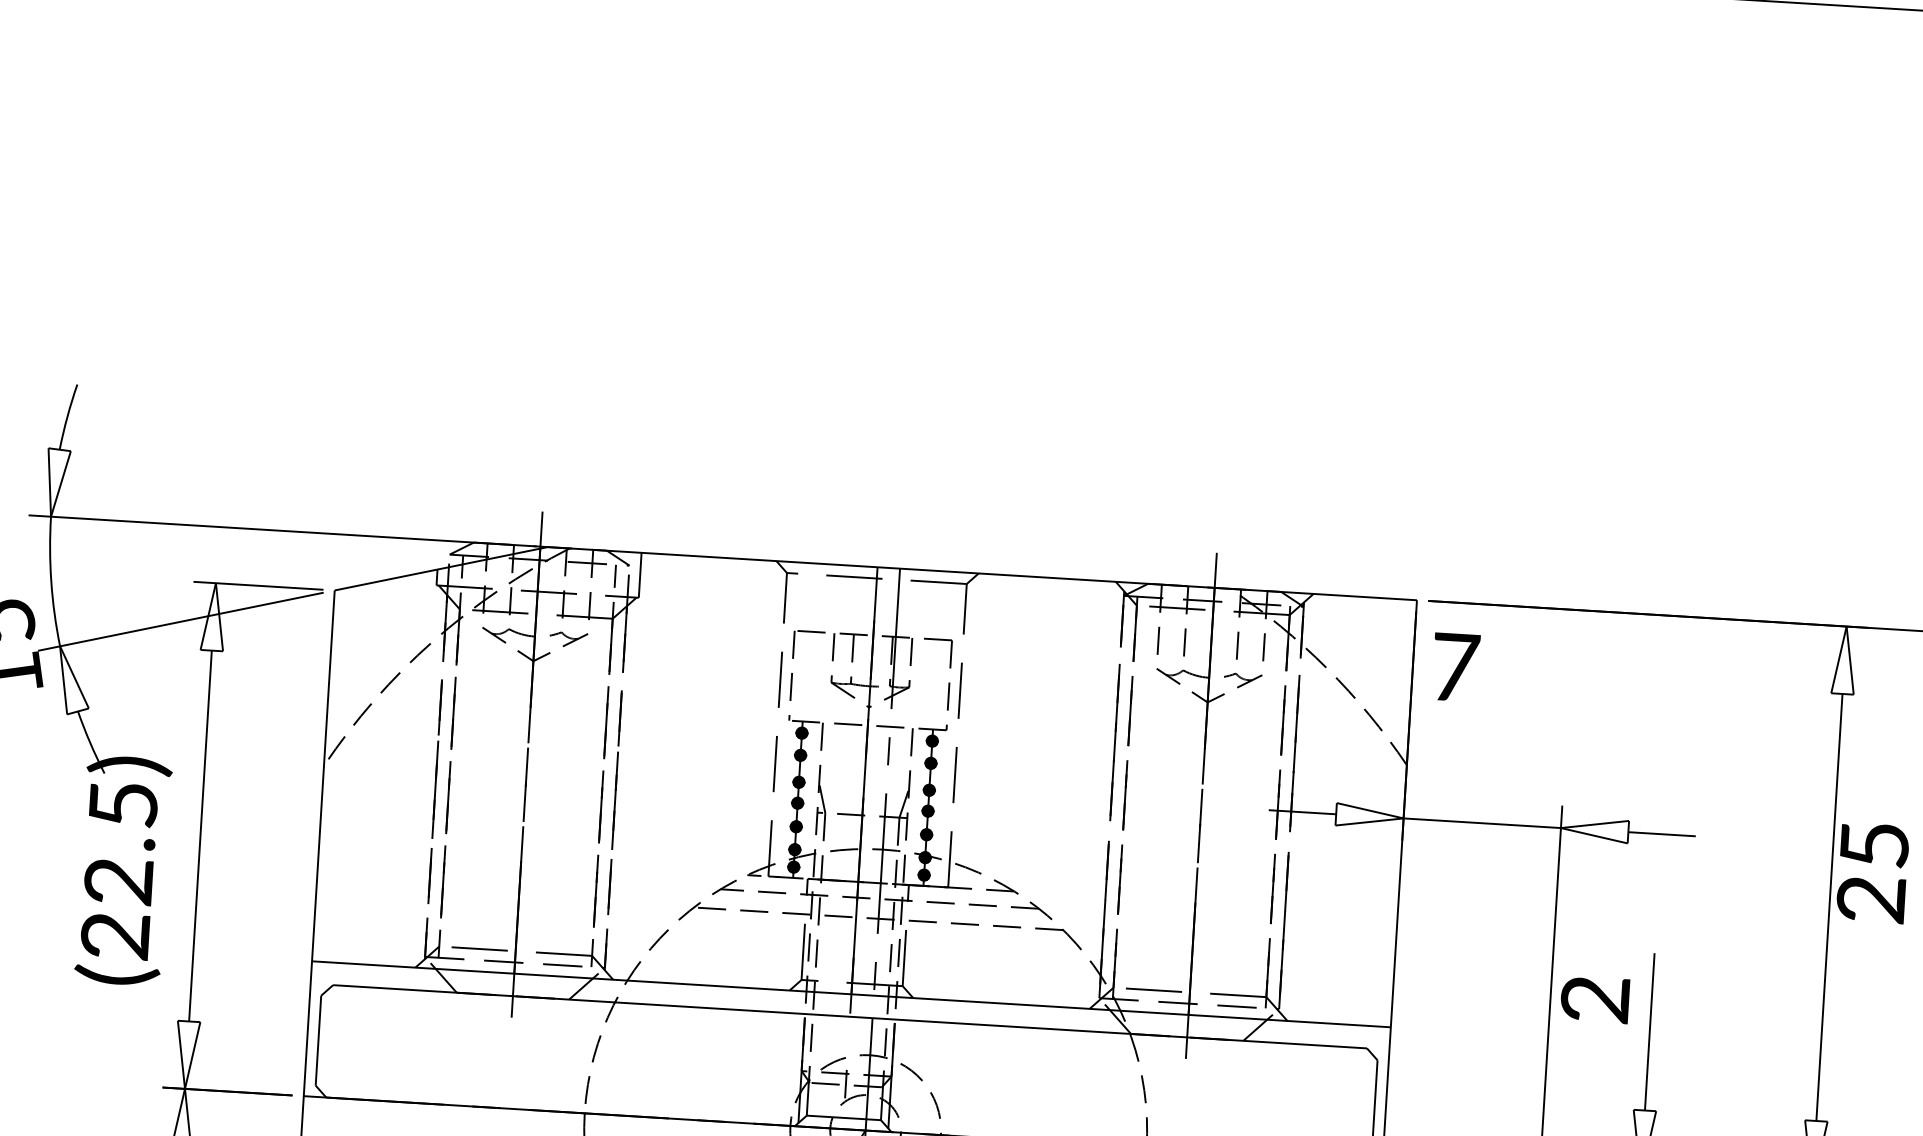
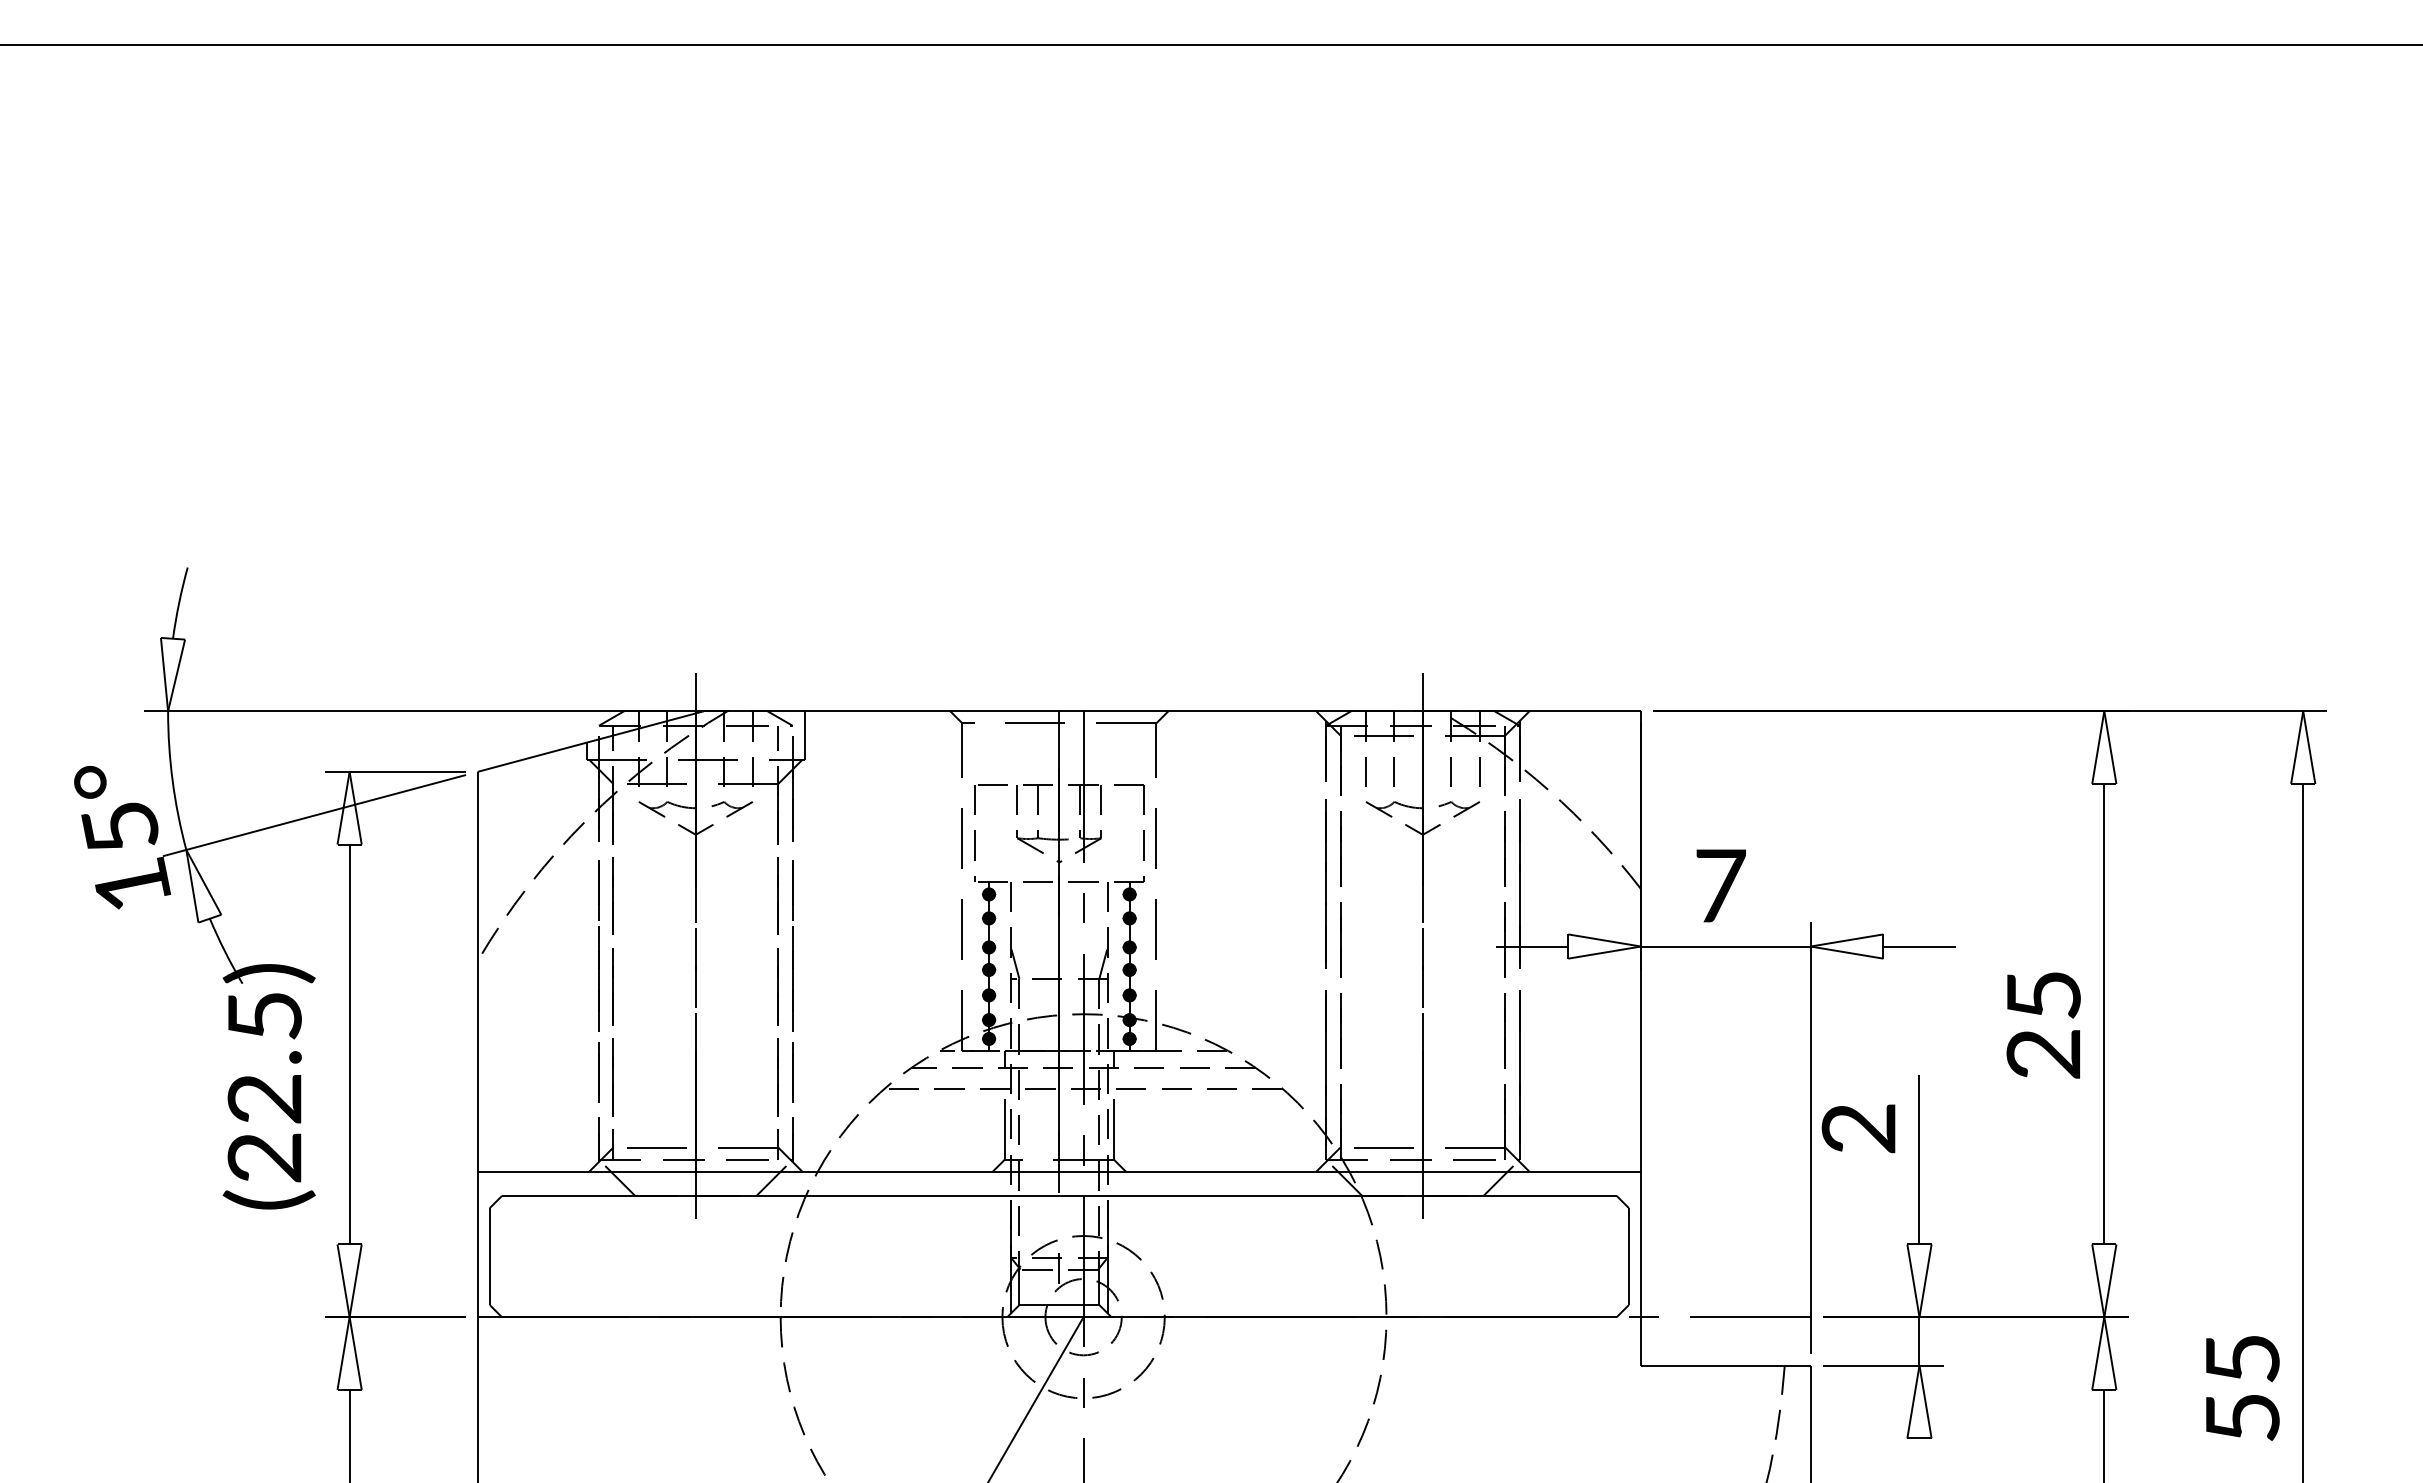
text: (1455, 667) -> (1720, 885), moved
text: (1872, 873) -> (2043, 1025), moved

